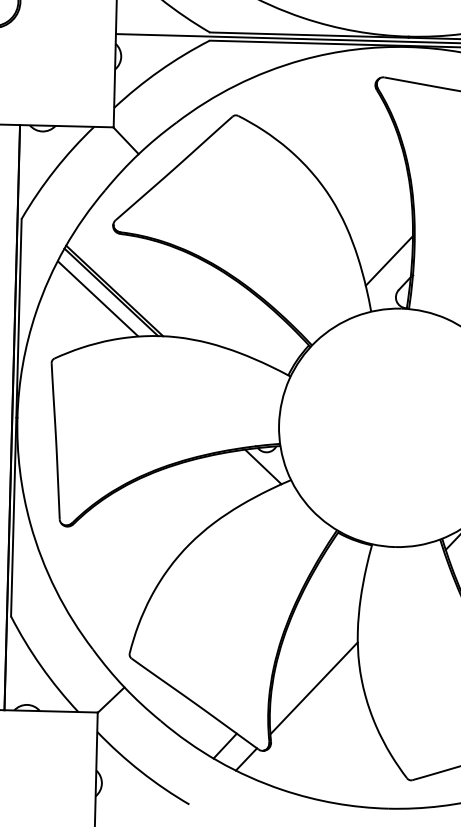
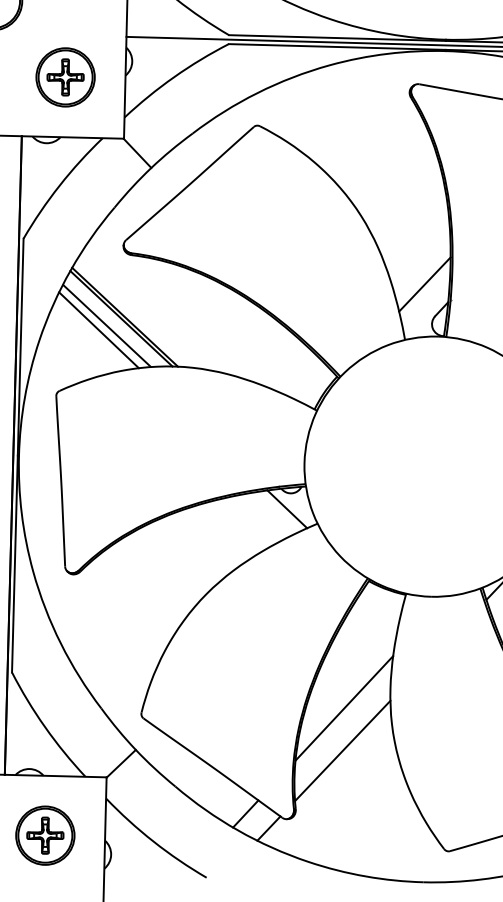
part: (60, 71) -> (65, 77), added
line: (90, 303) -> (98, 330), added
line: (315, 649) -> (344, 708), added
part: (41, 765) -> (45, 835), added

